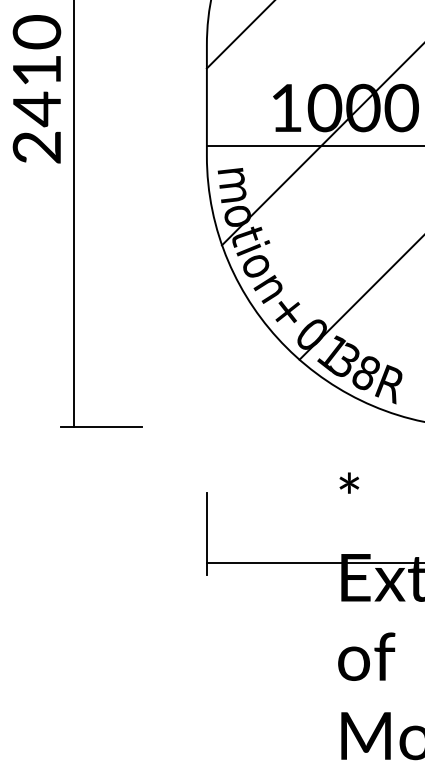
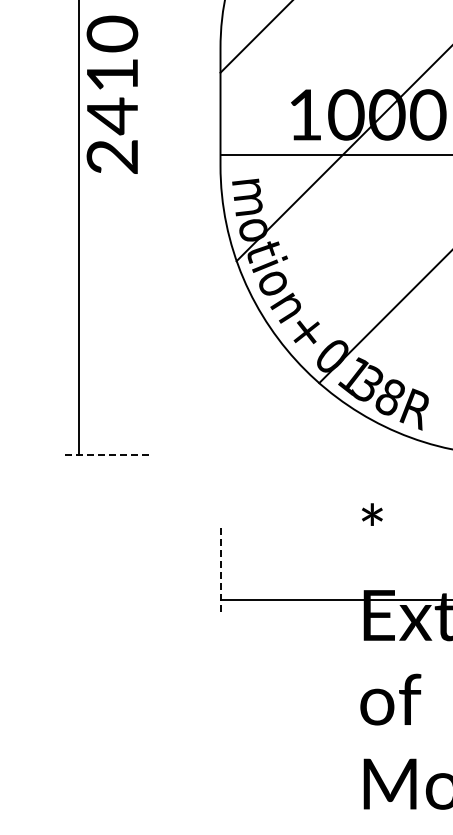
text: (37, 88) -> (112, 94), moved
line: (101, 427) -> (108, 455), solid -> dashed
line: (206, 533) -> (220, 568), solid -> dashed

